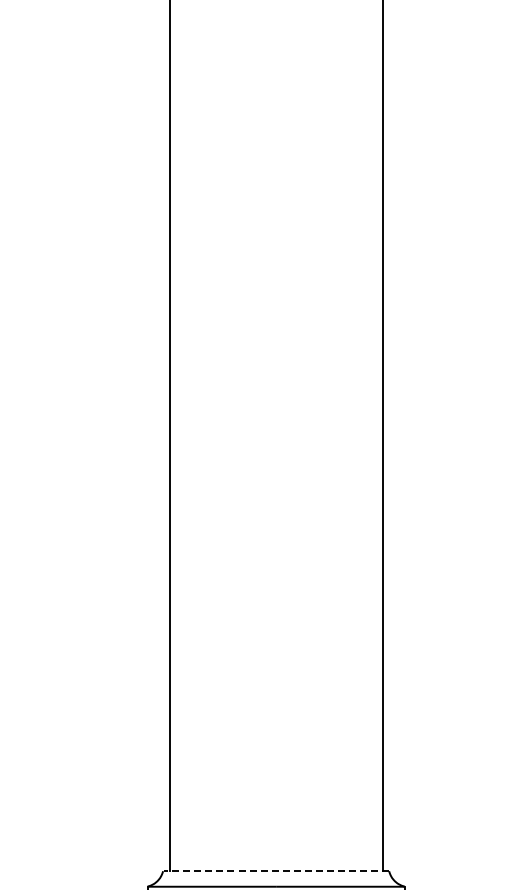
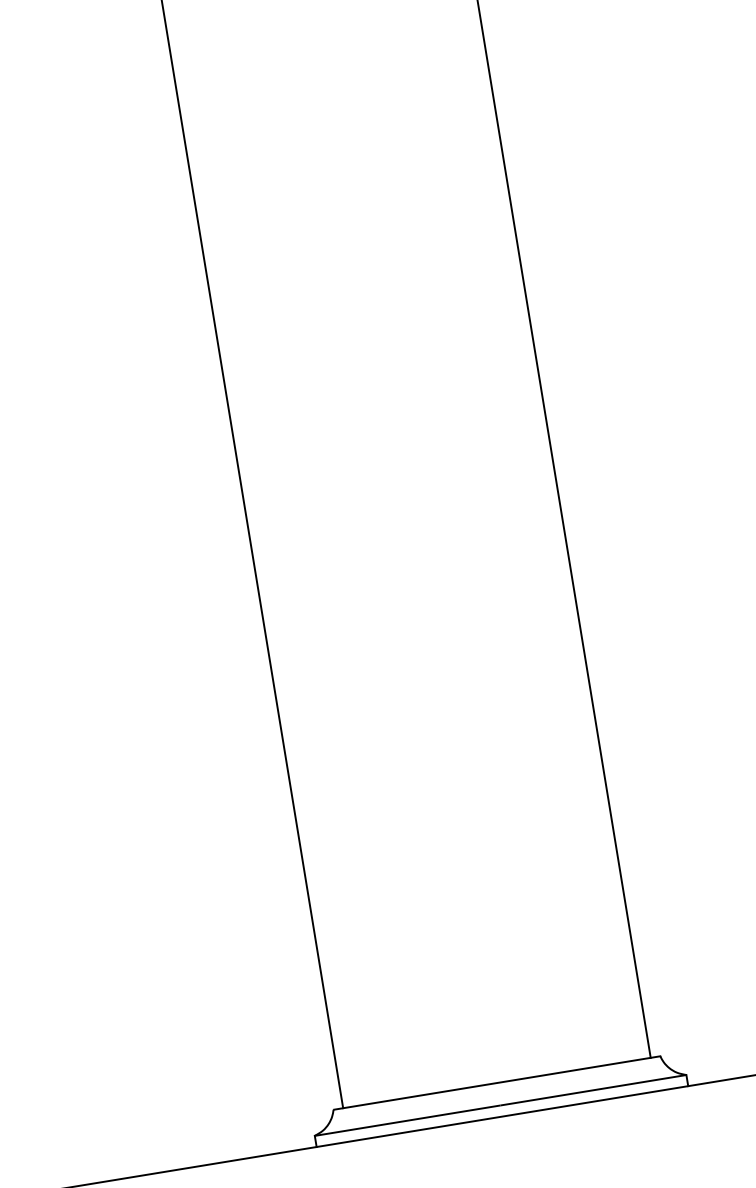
line: (276, 871) -> (497, 1083), dashed -> solid

